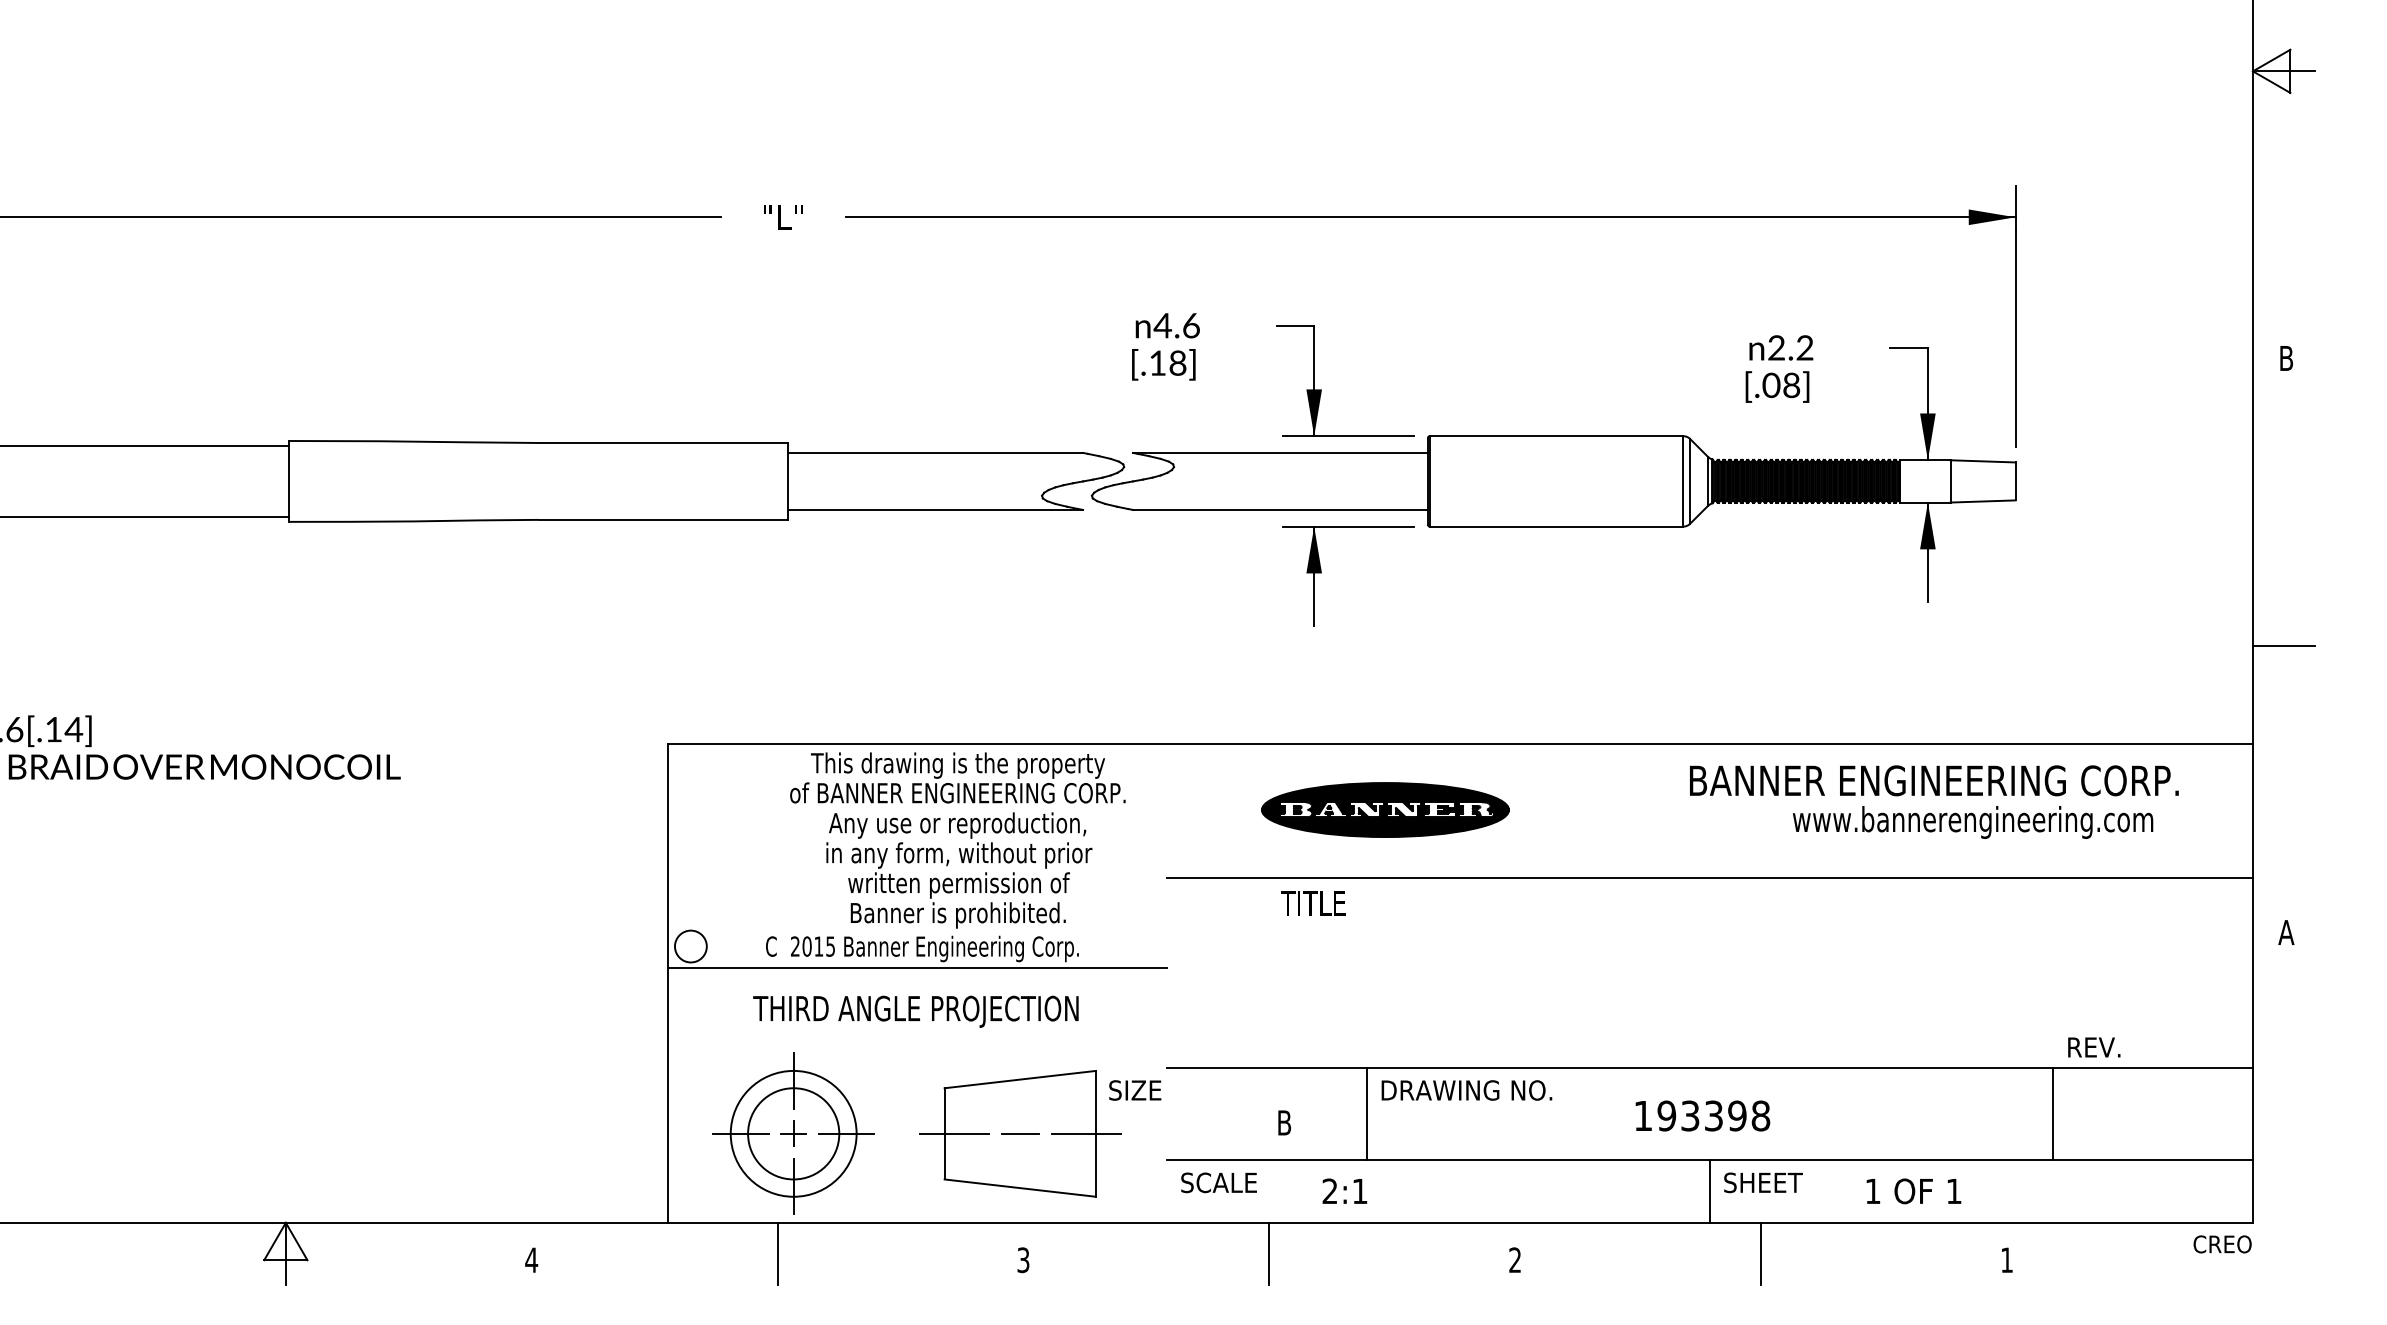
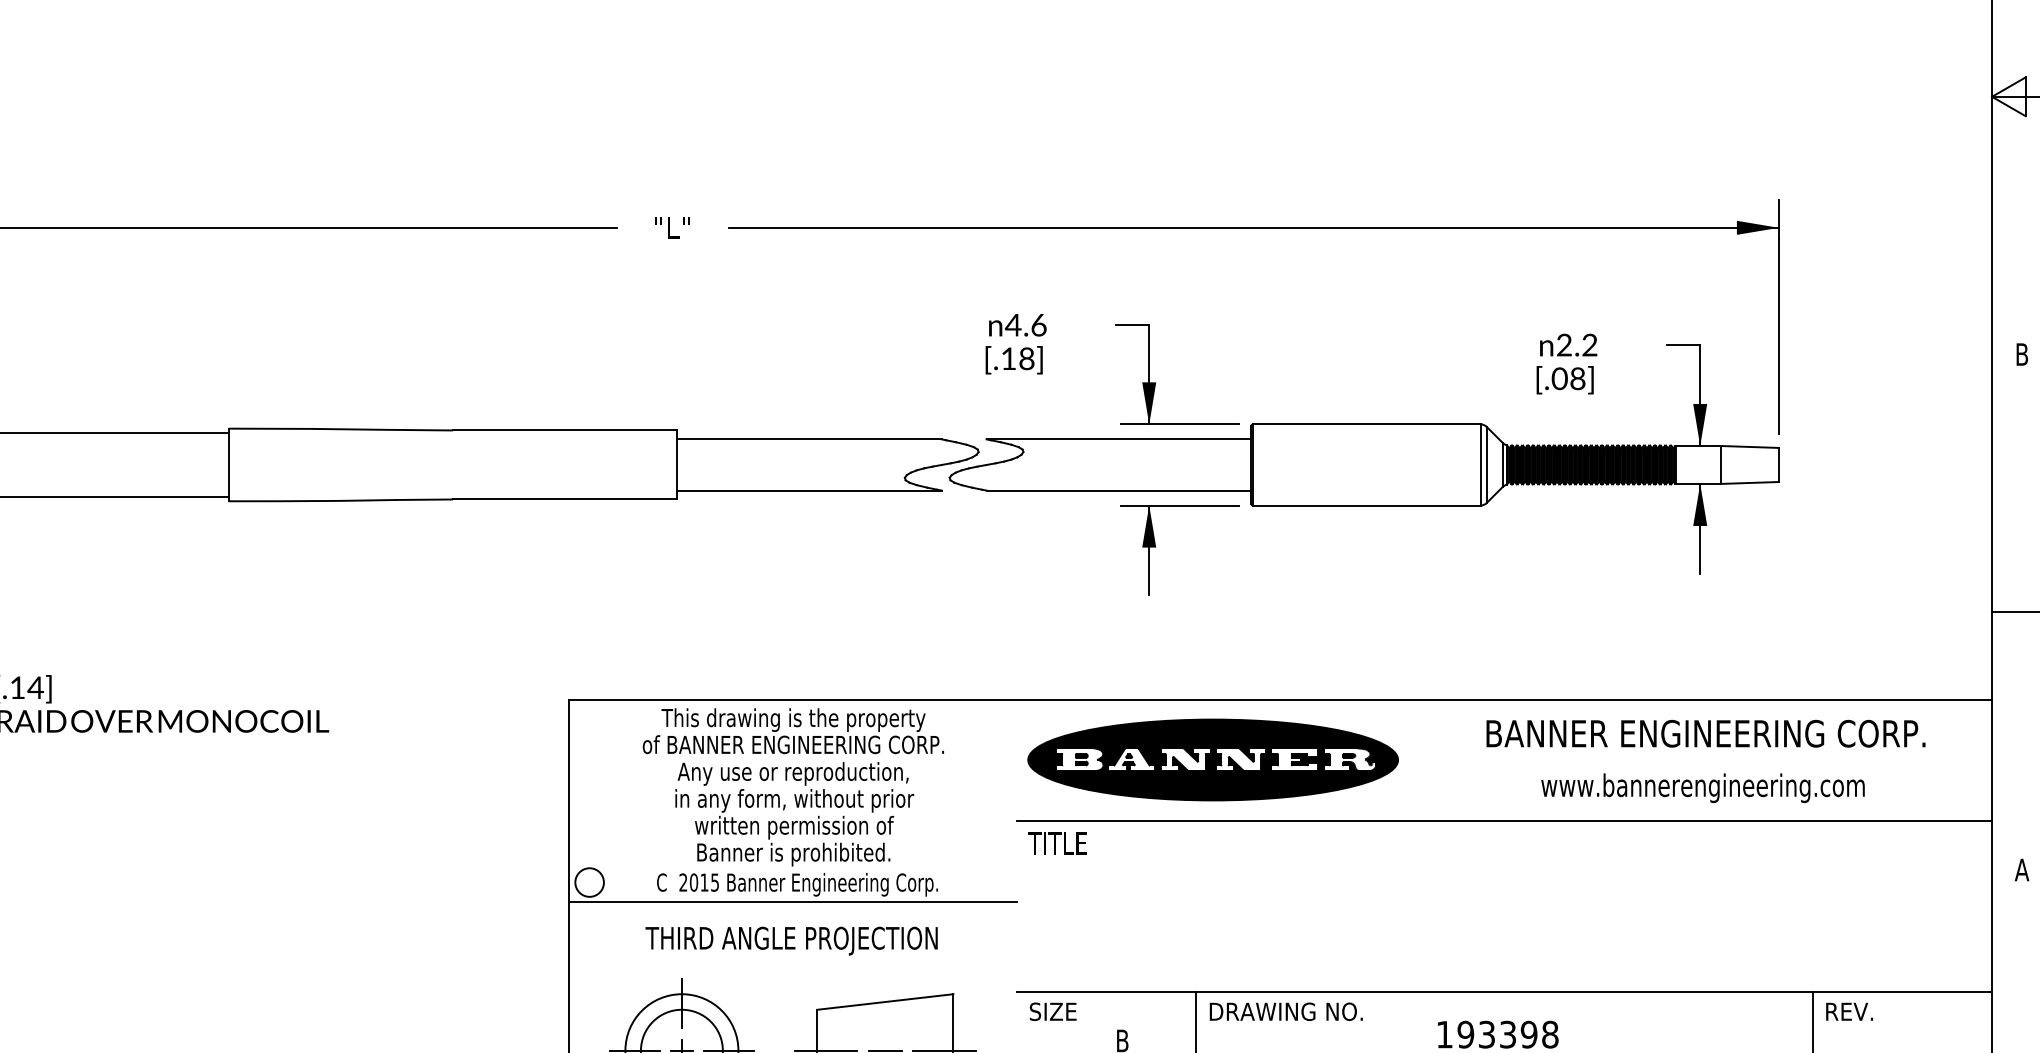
part: (1385, 809) -> (1213, 759), size x1.67
text: (1973, 822) -> (1703, 788), moved
text: (957, 840) -> (793, 787), moved
text: (1313, 903) -> (1057, 843), moved
text: (2094, 1047) -> (1849, 1011), moved
text: (1135, 1090) -> (1053, 1011), moved

